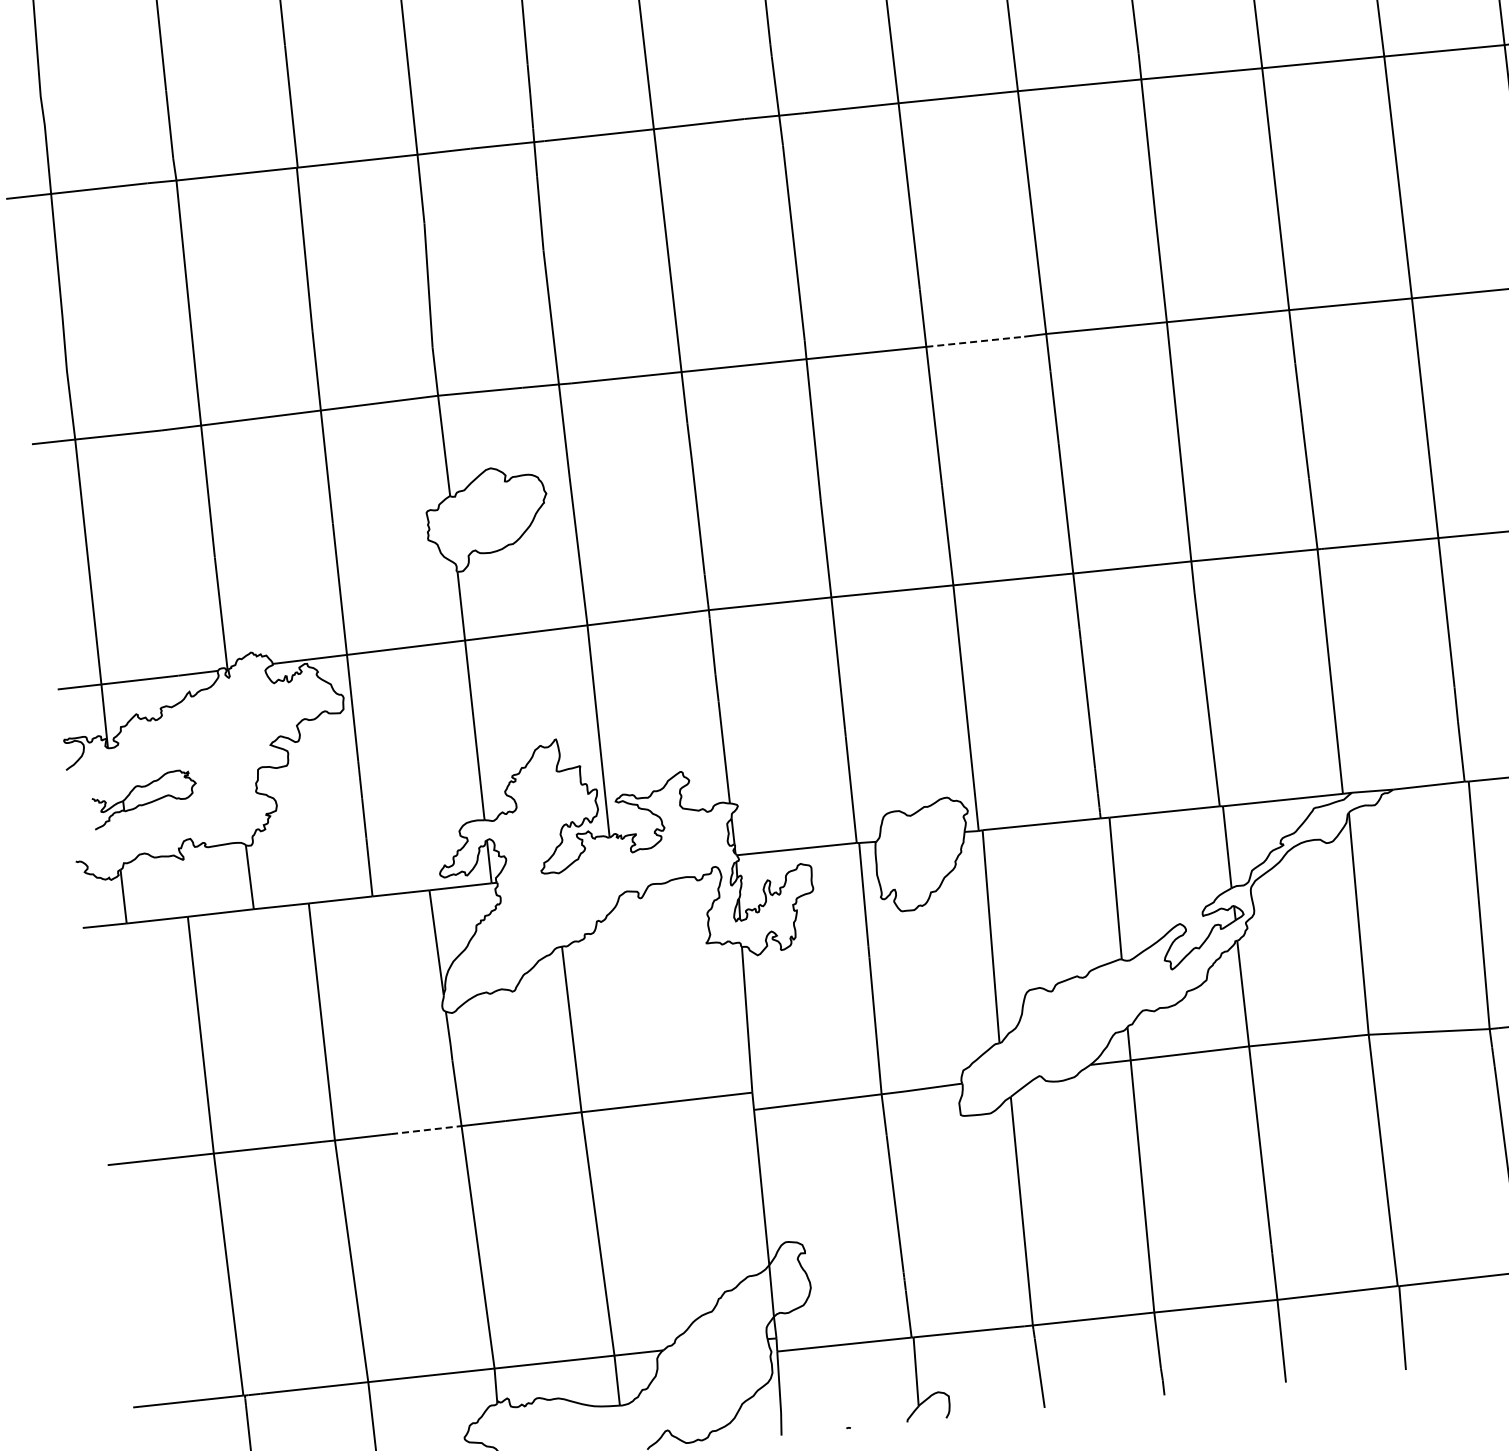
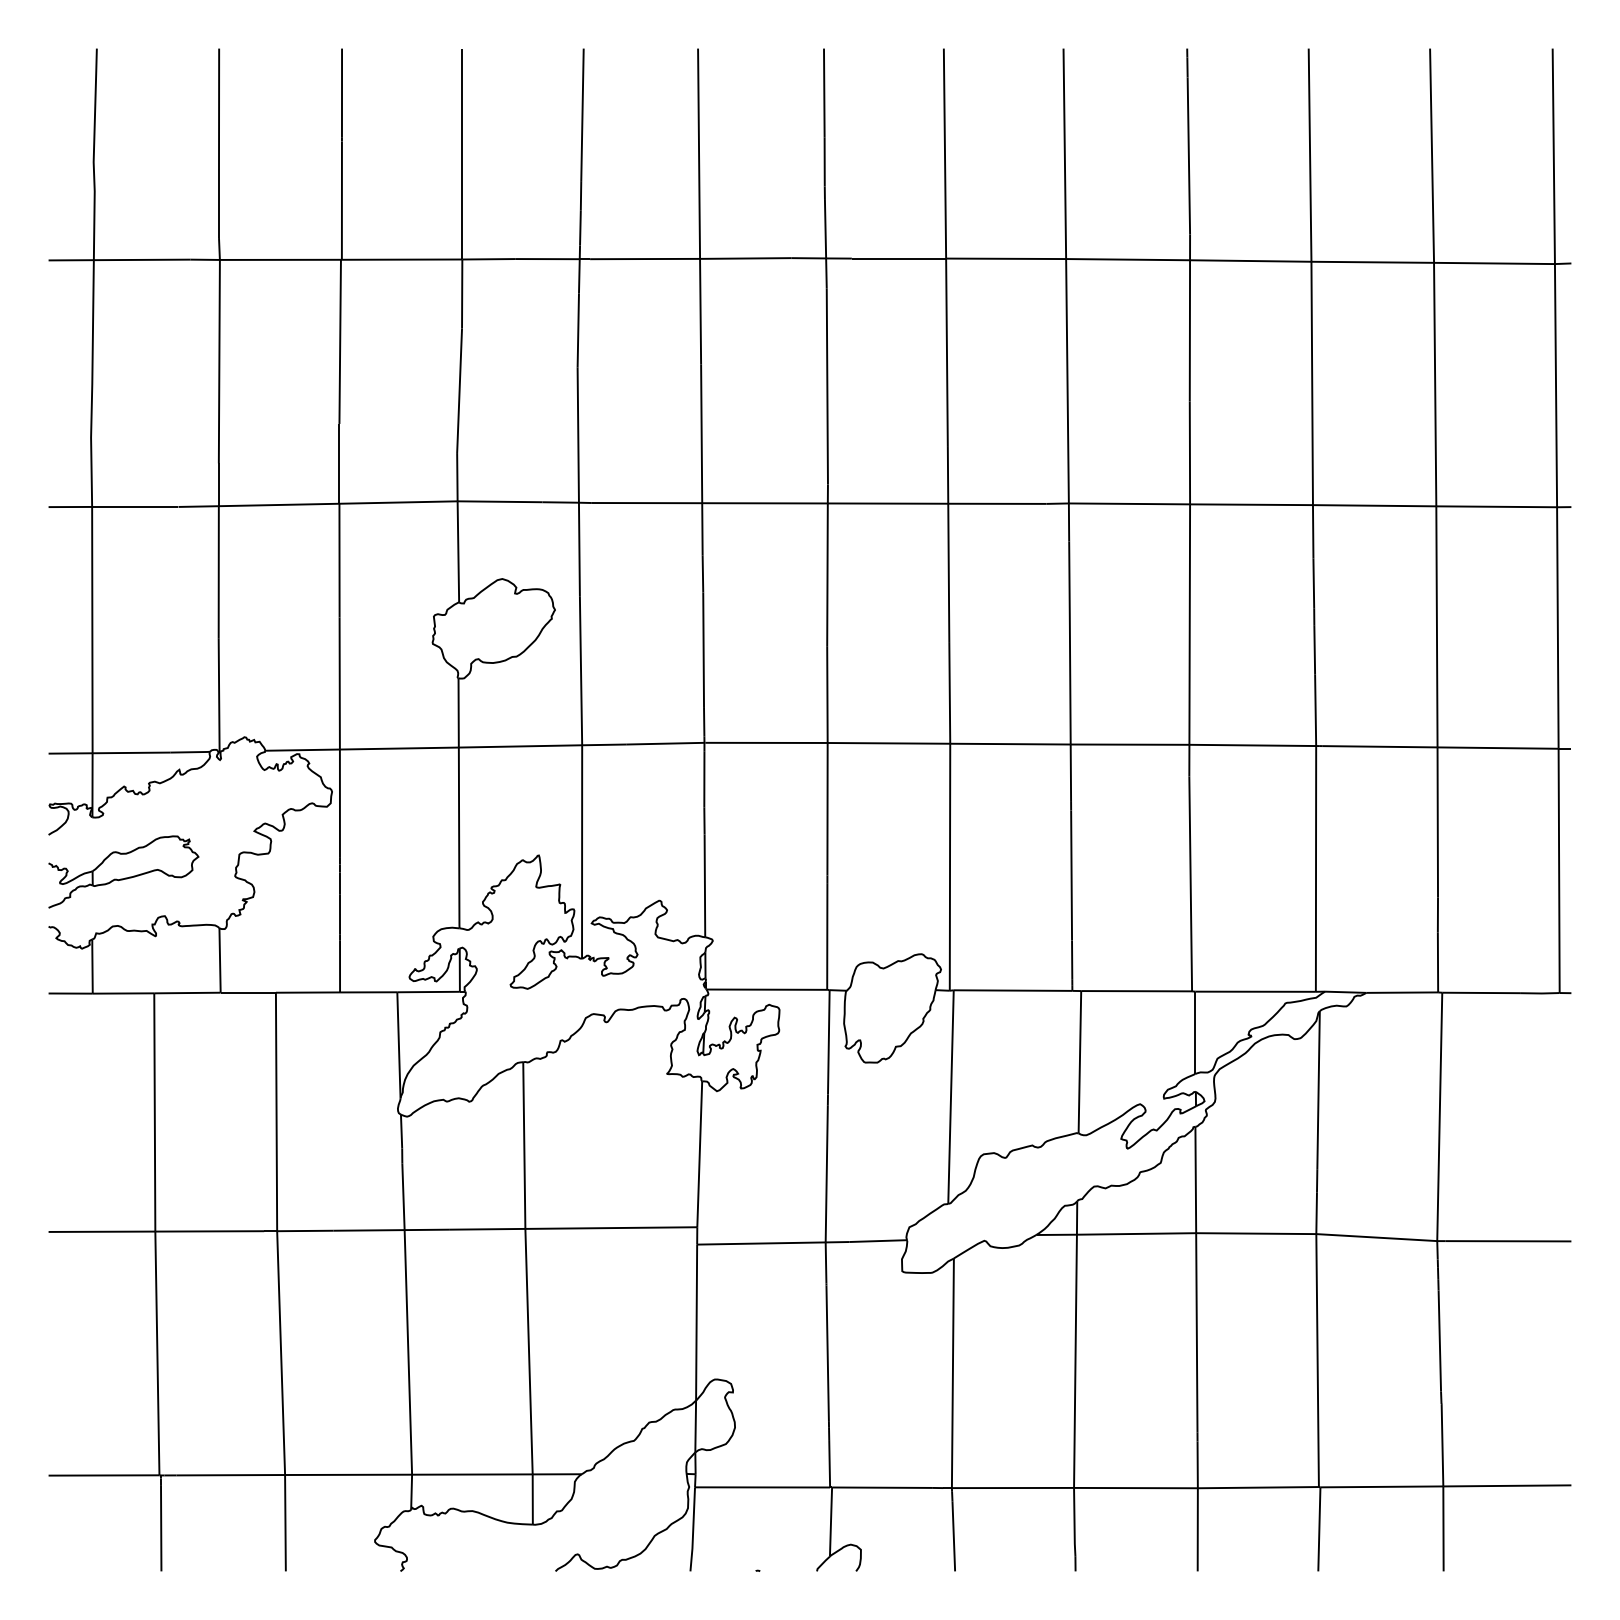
line: (975, 341) -> (997, 503), dashed -> solid
part: (144, 798) -> (123, 871), size x1.43
line: (426, 1130) -> (369, 1230), dashed -> solid

